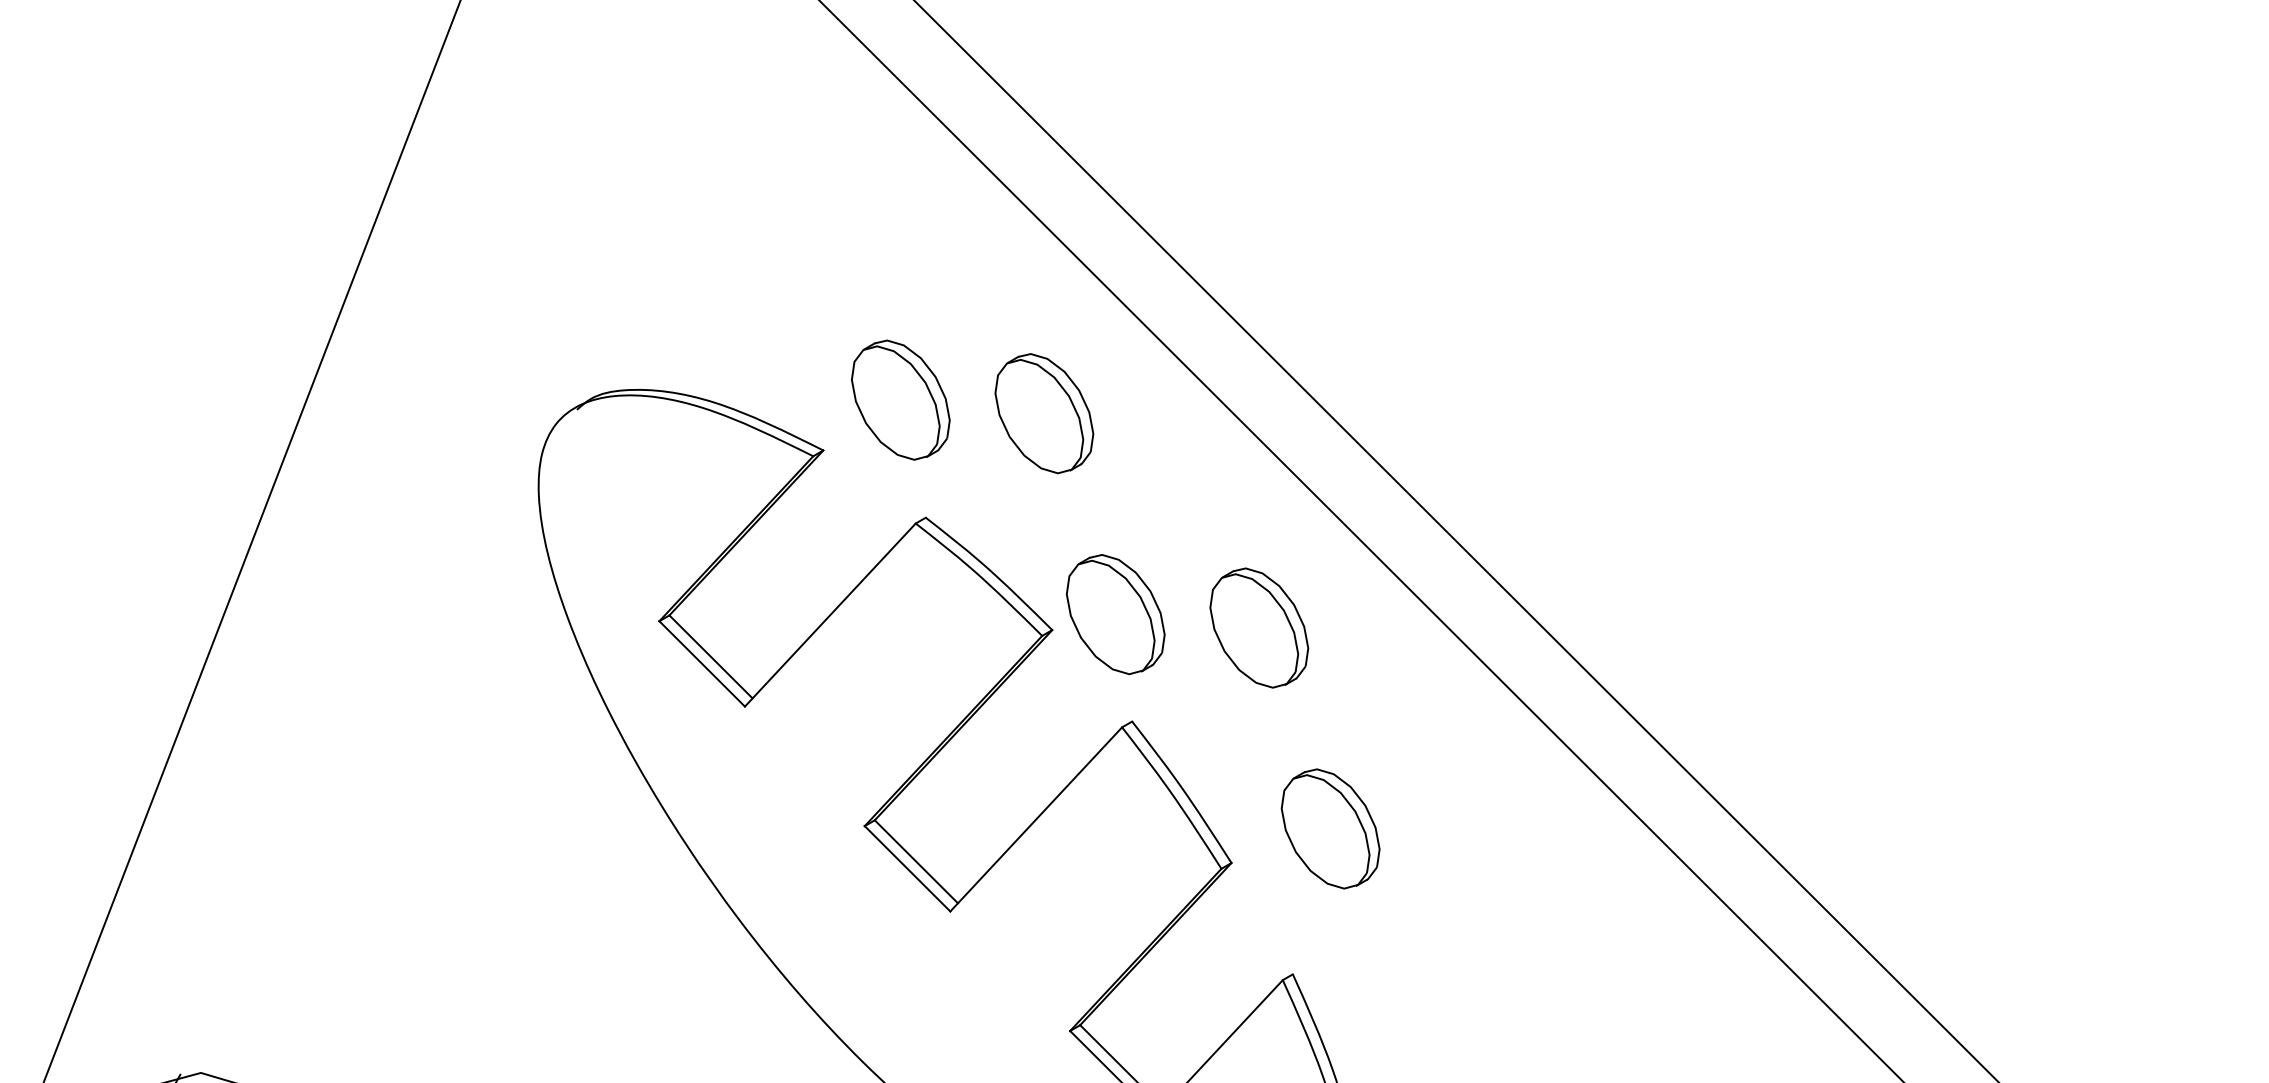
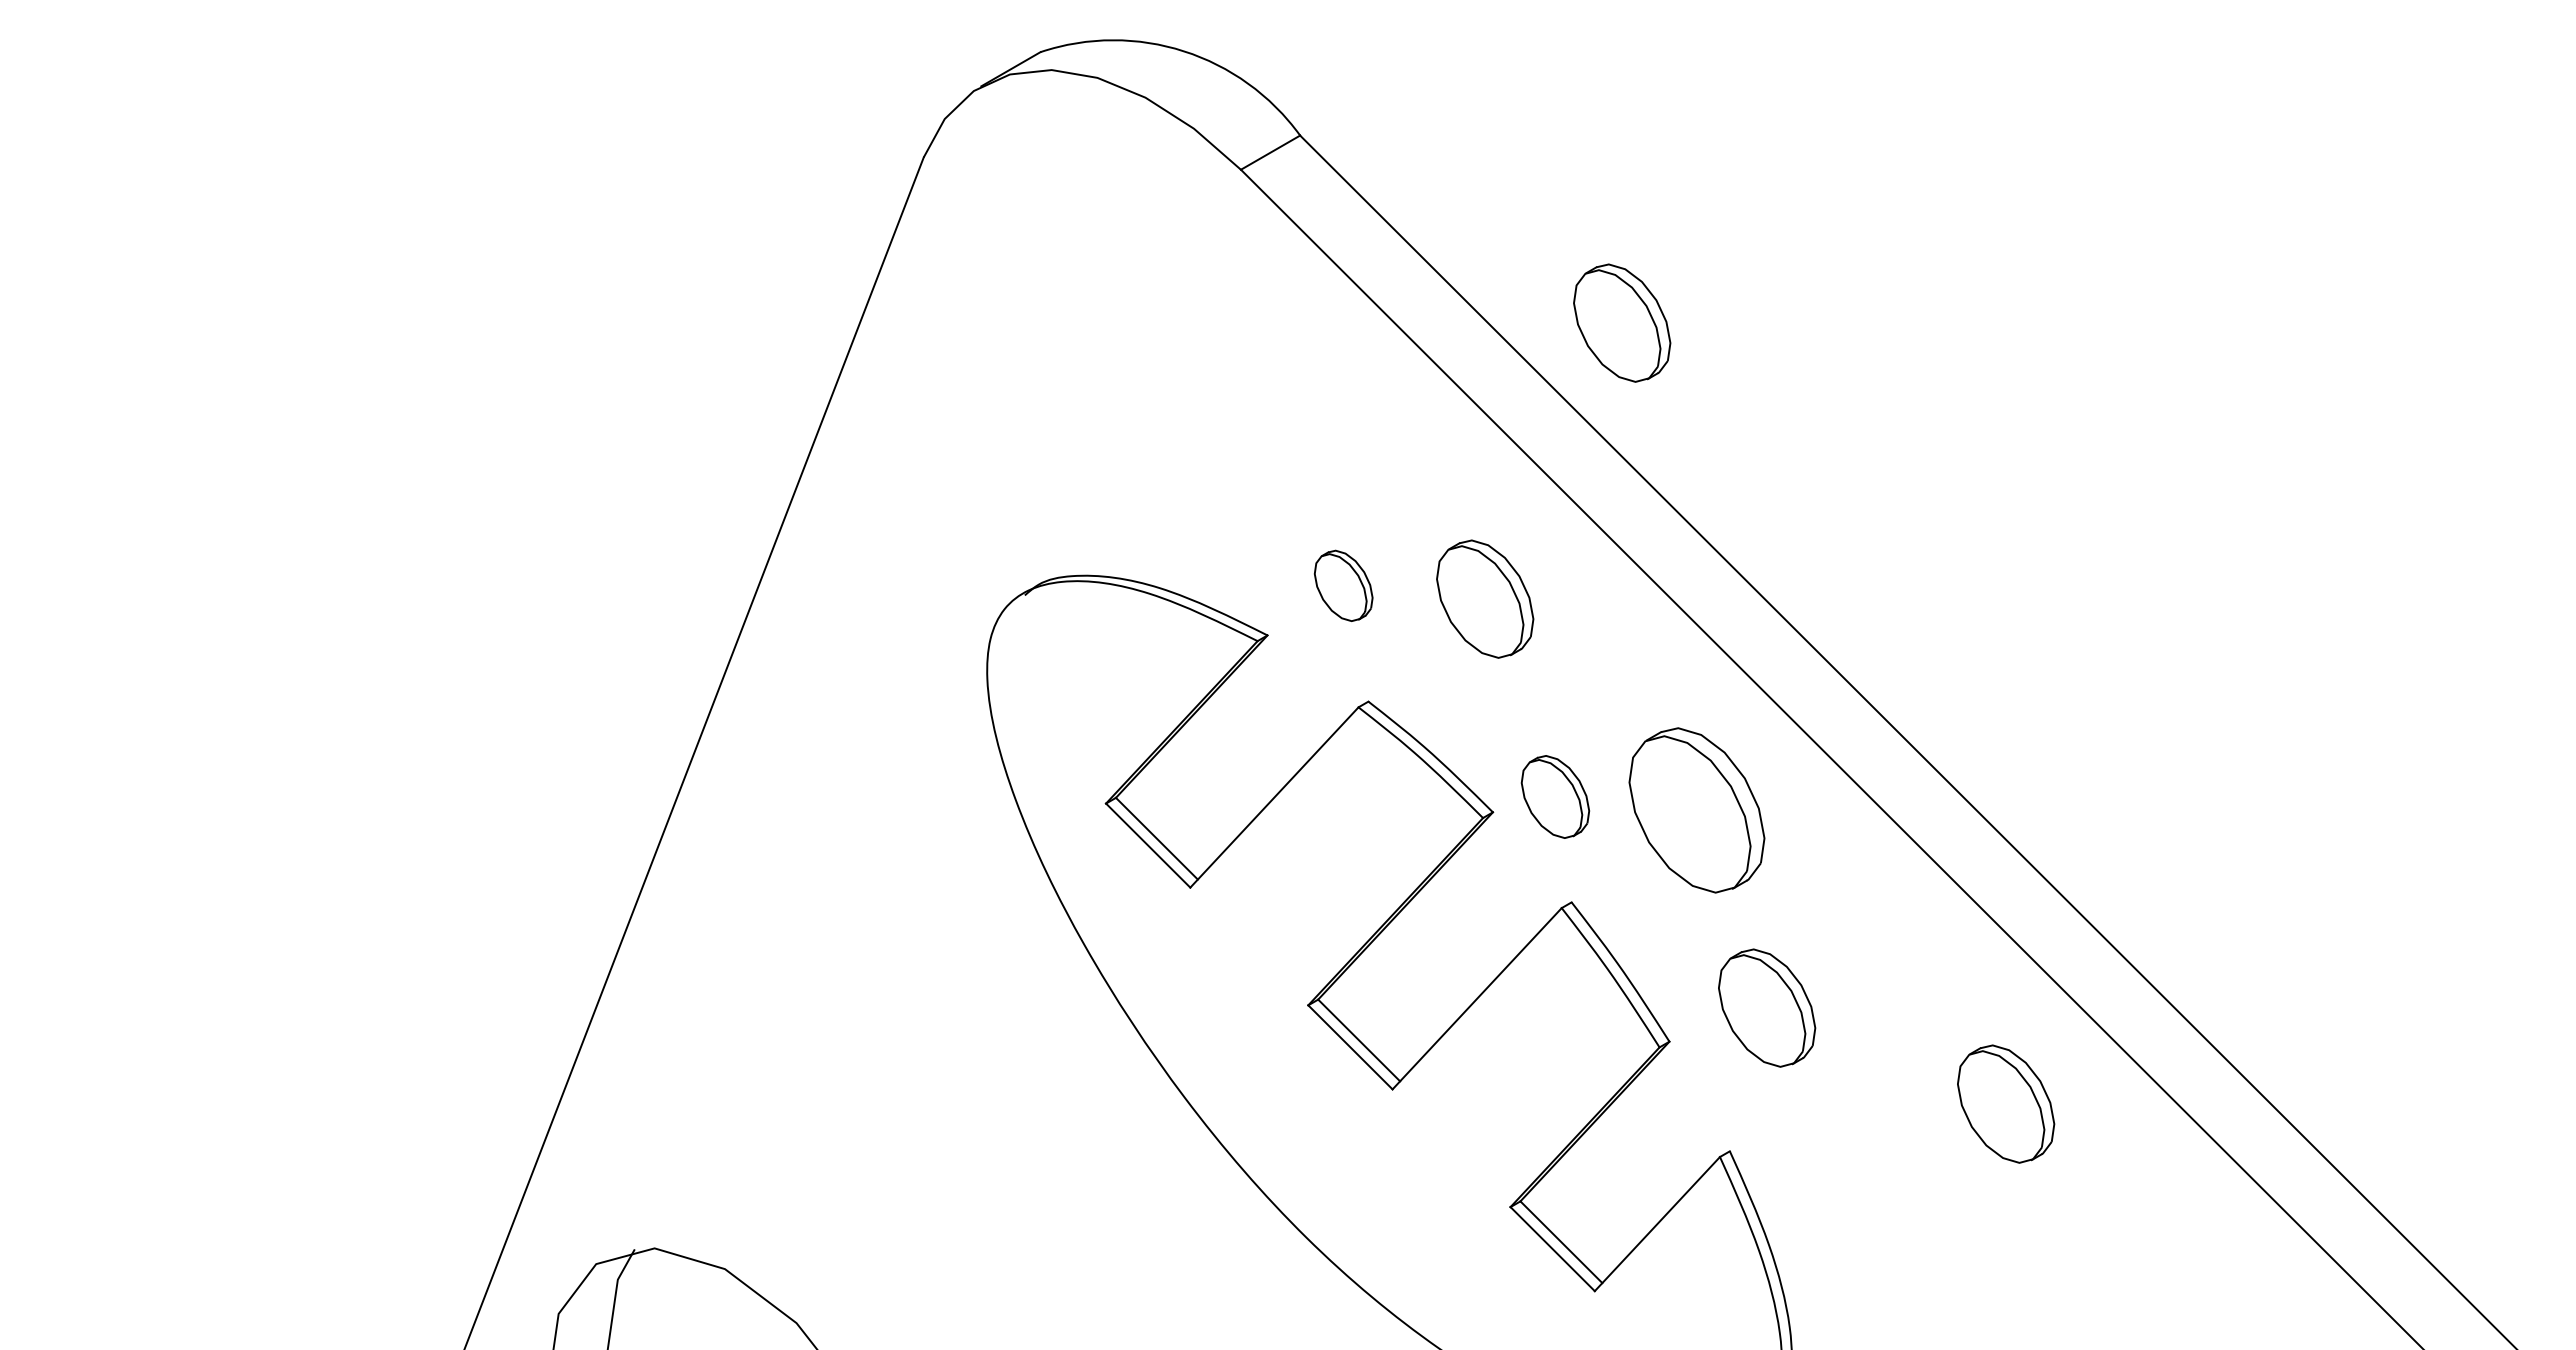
part: (1183, 132) -> (1622, 322), added
part: (900, 399) -> (1343, 585), size x0.6
part: (1115, 614) -> (1555, 796), size x0.7
part: (1258, 627) -> (1696, 809), size x1.4
part: (1573, 925) -> (2006, 1103), added

